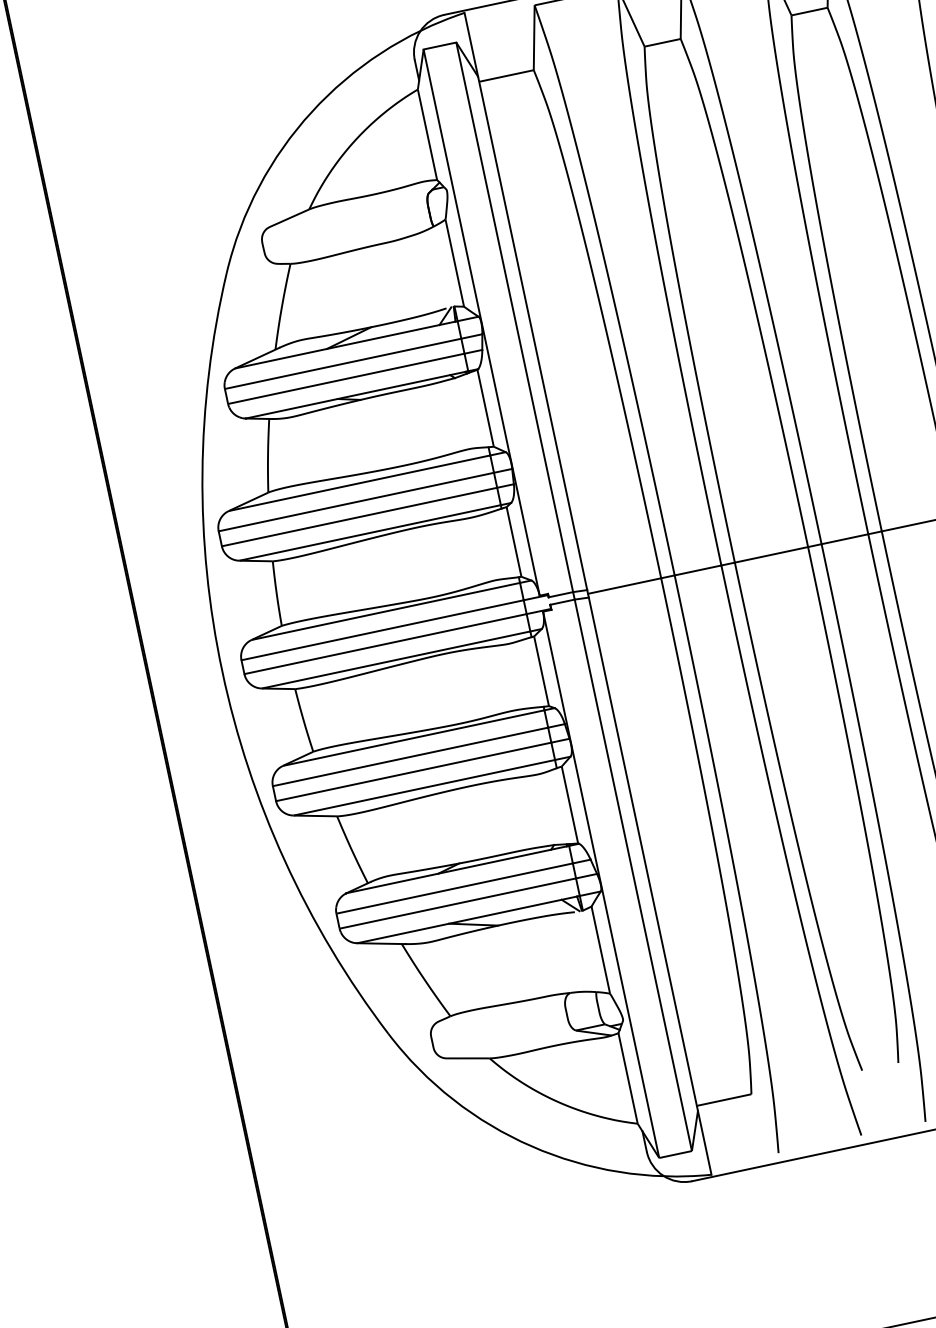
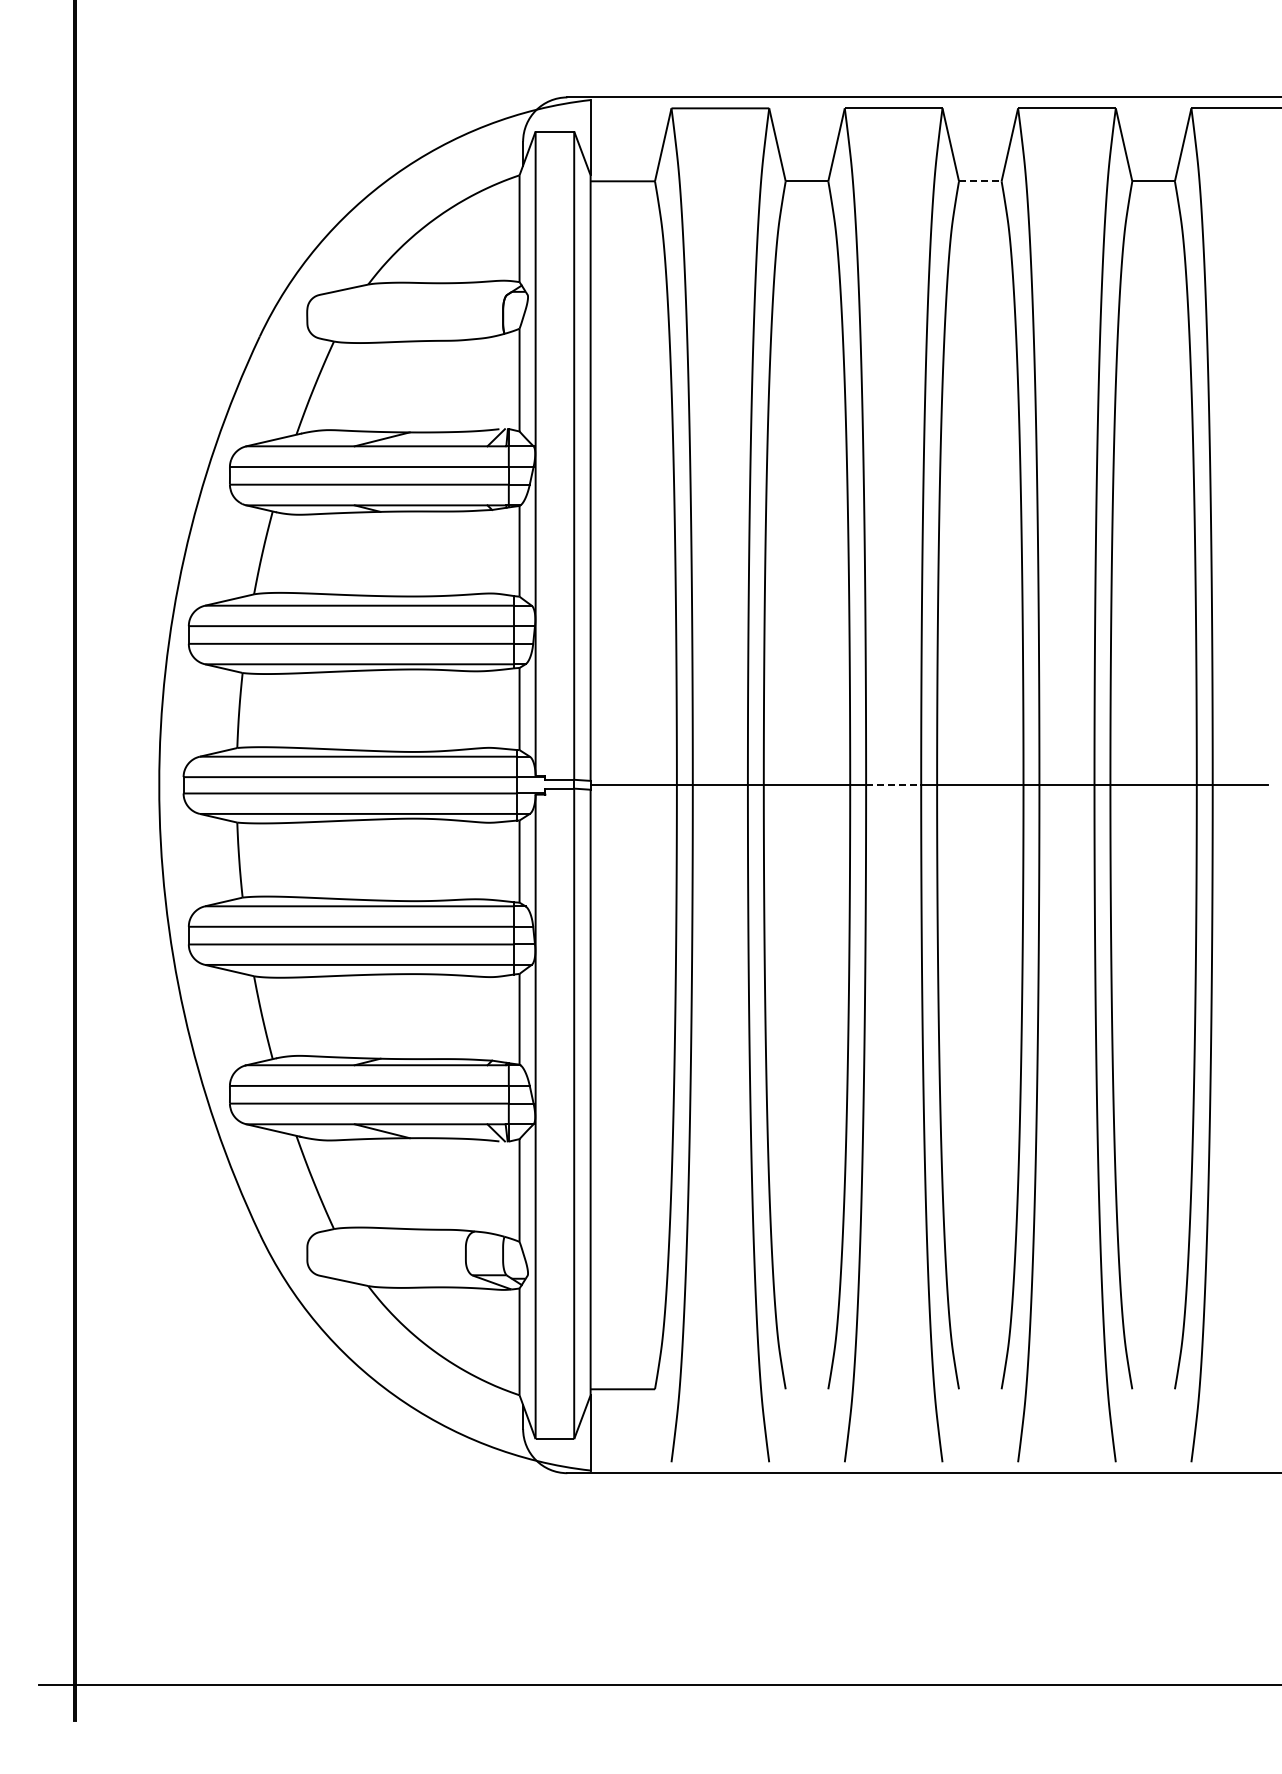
line: (809, 11) -> (980, 181), solid -> dashed
line: (844, 539) -> (893, 785), solid -> dashed

